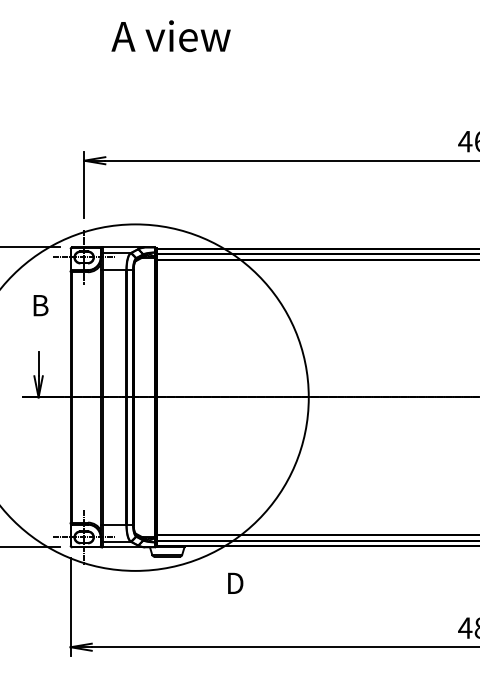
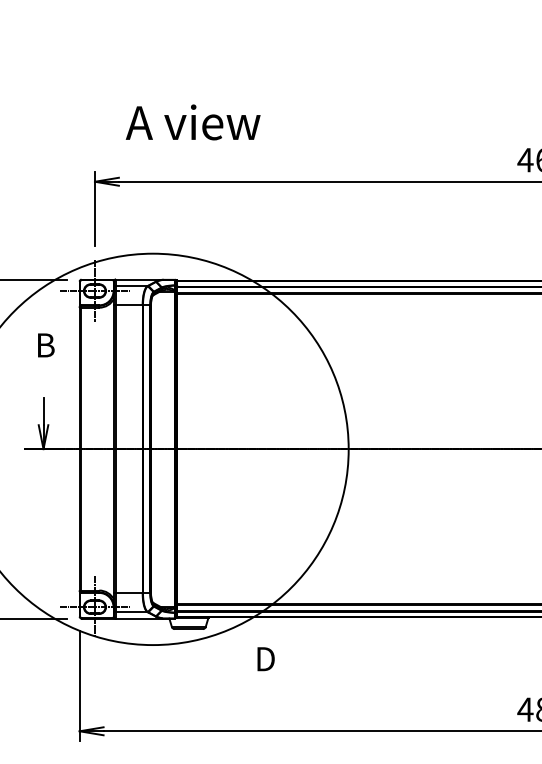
text: (170, 36) -> (192, 122), moved

